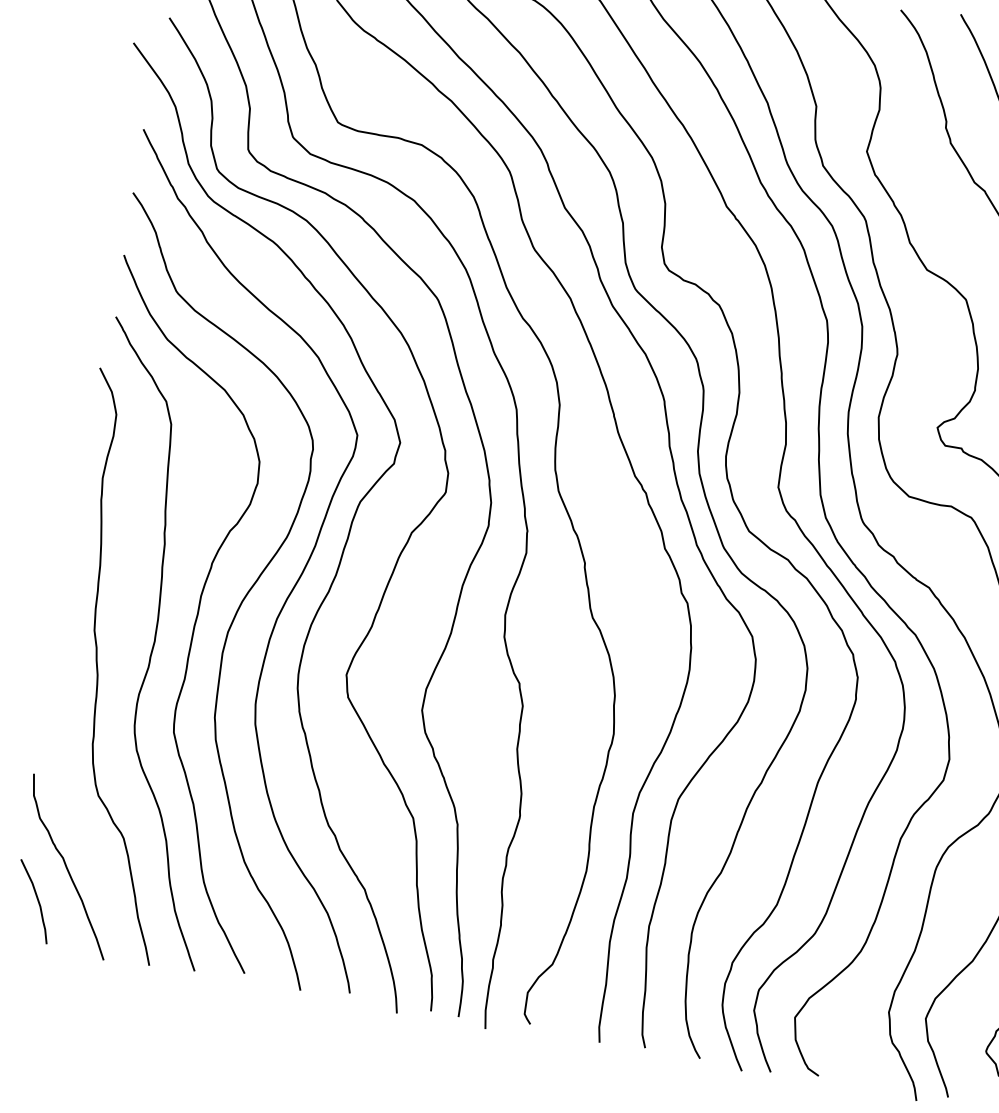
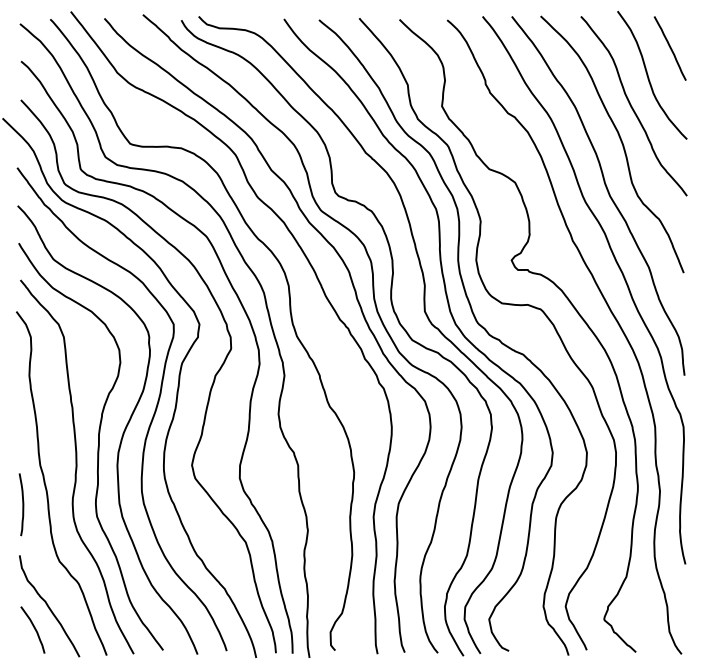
curve: (53, 690) -> (22, 504), added

